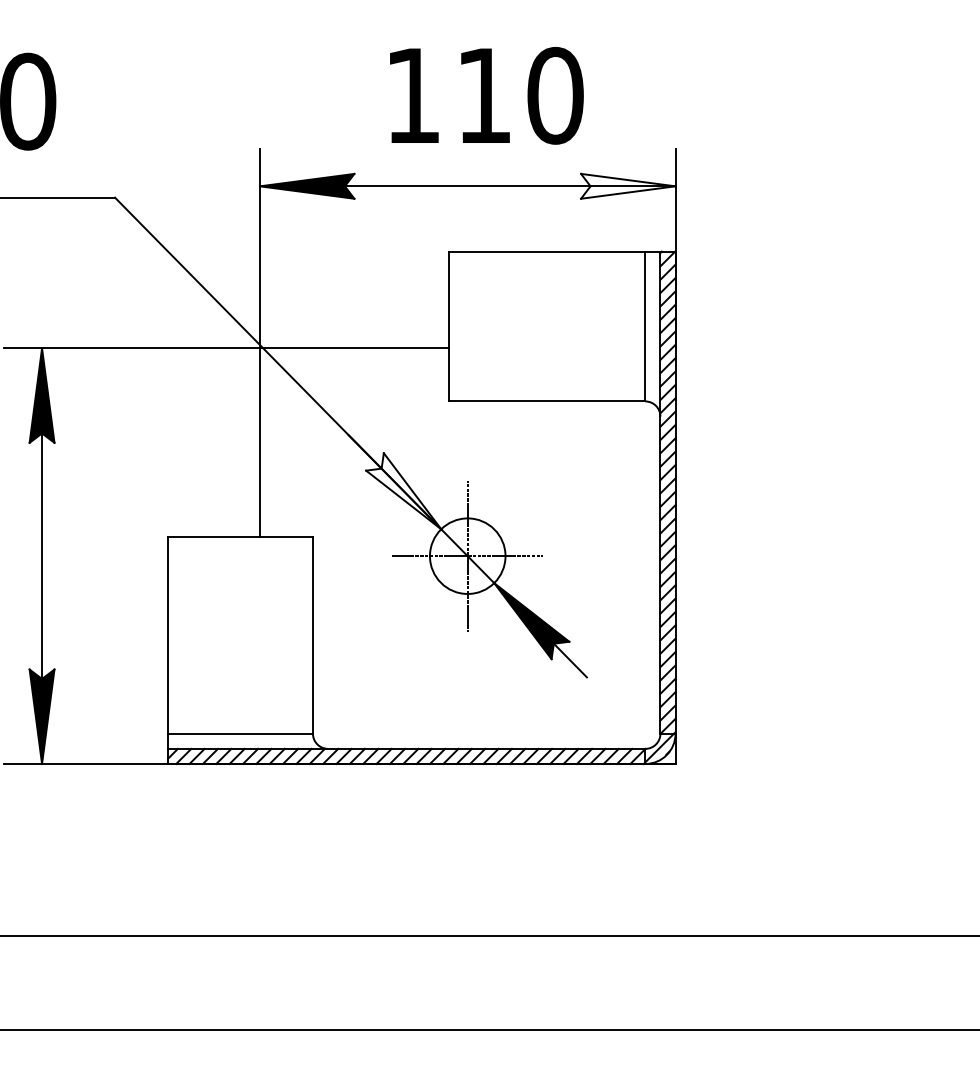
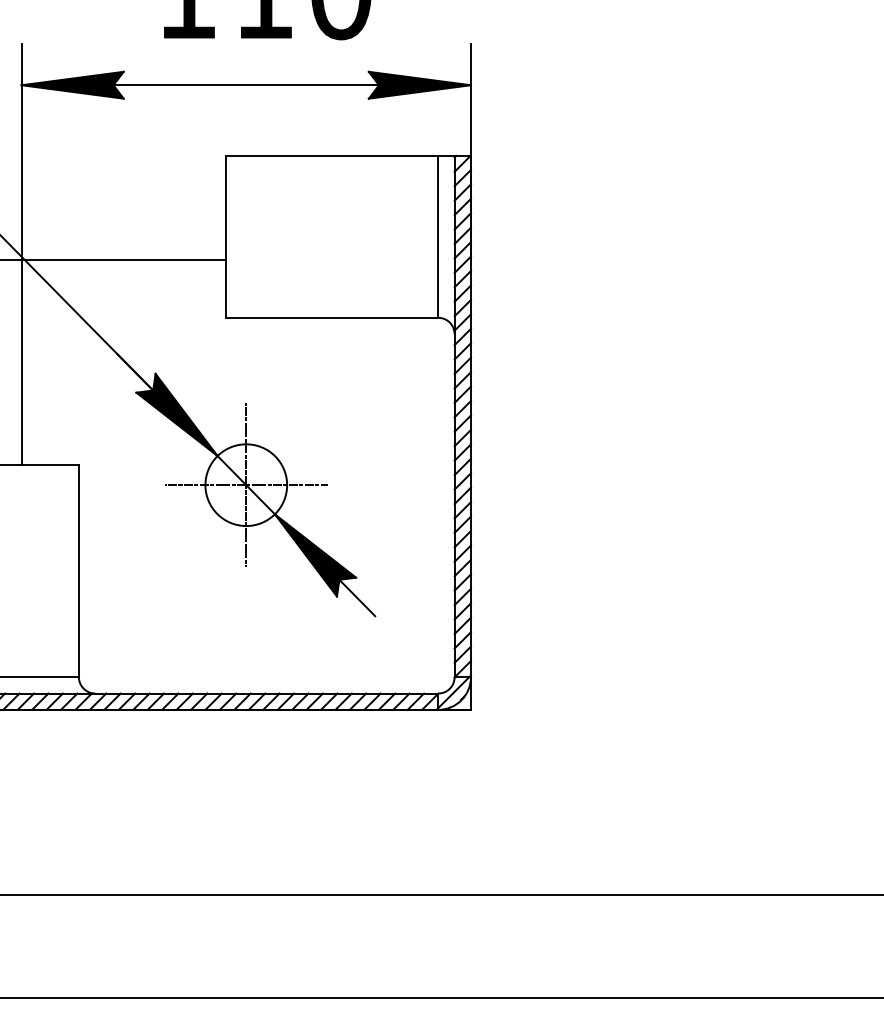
fill: (628, 185) -> (420, 84), added
fill: (403, 491) -> (176, 415), added

